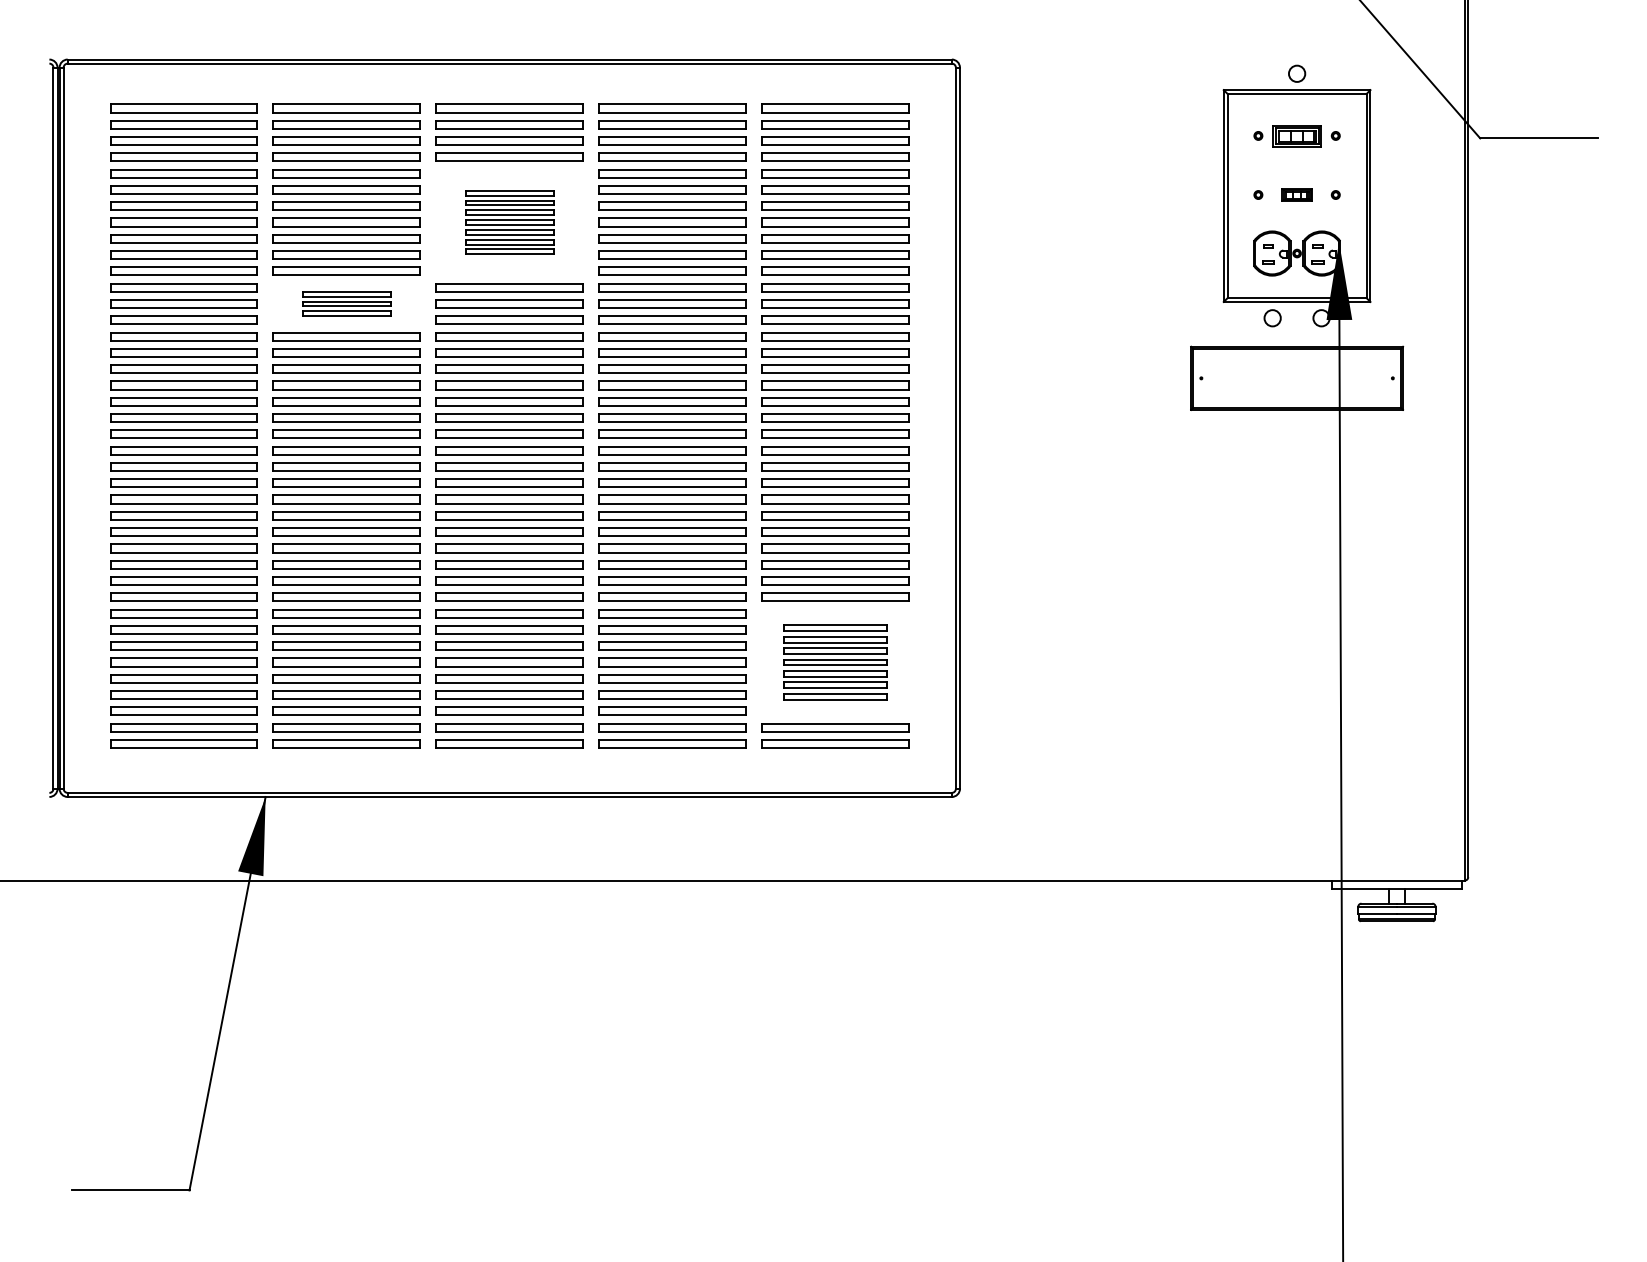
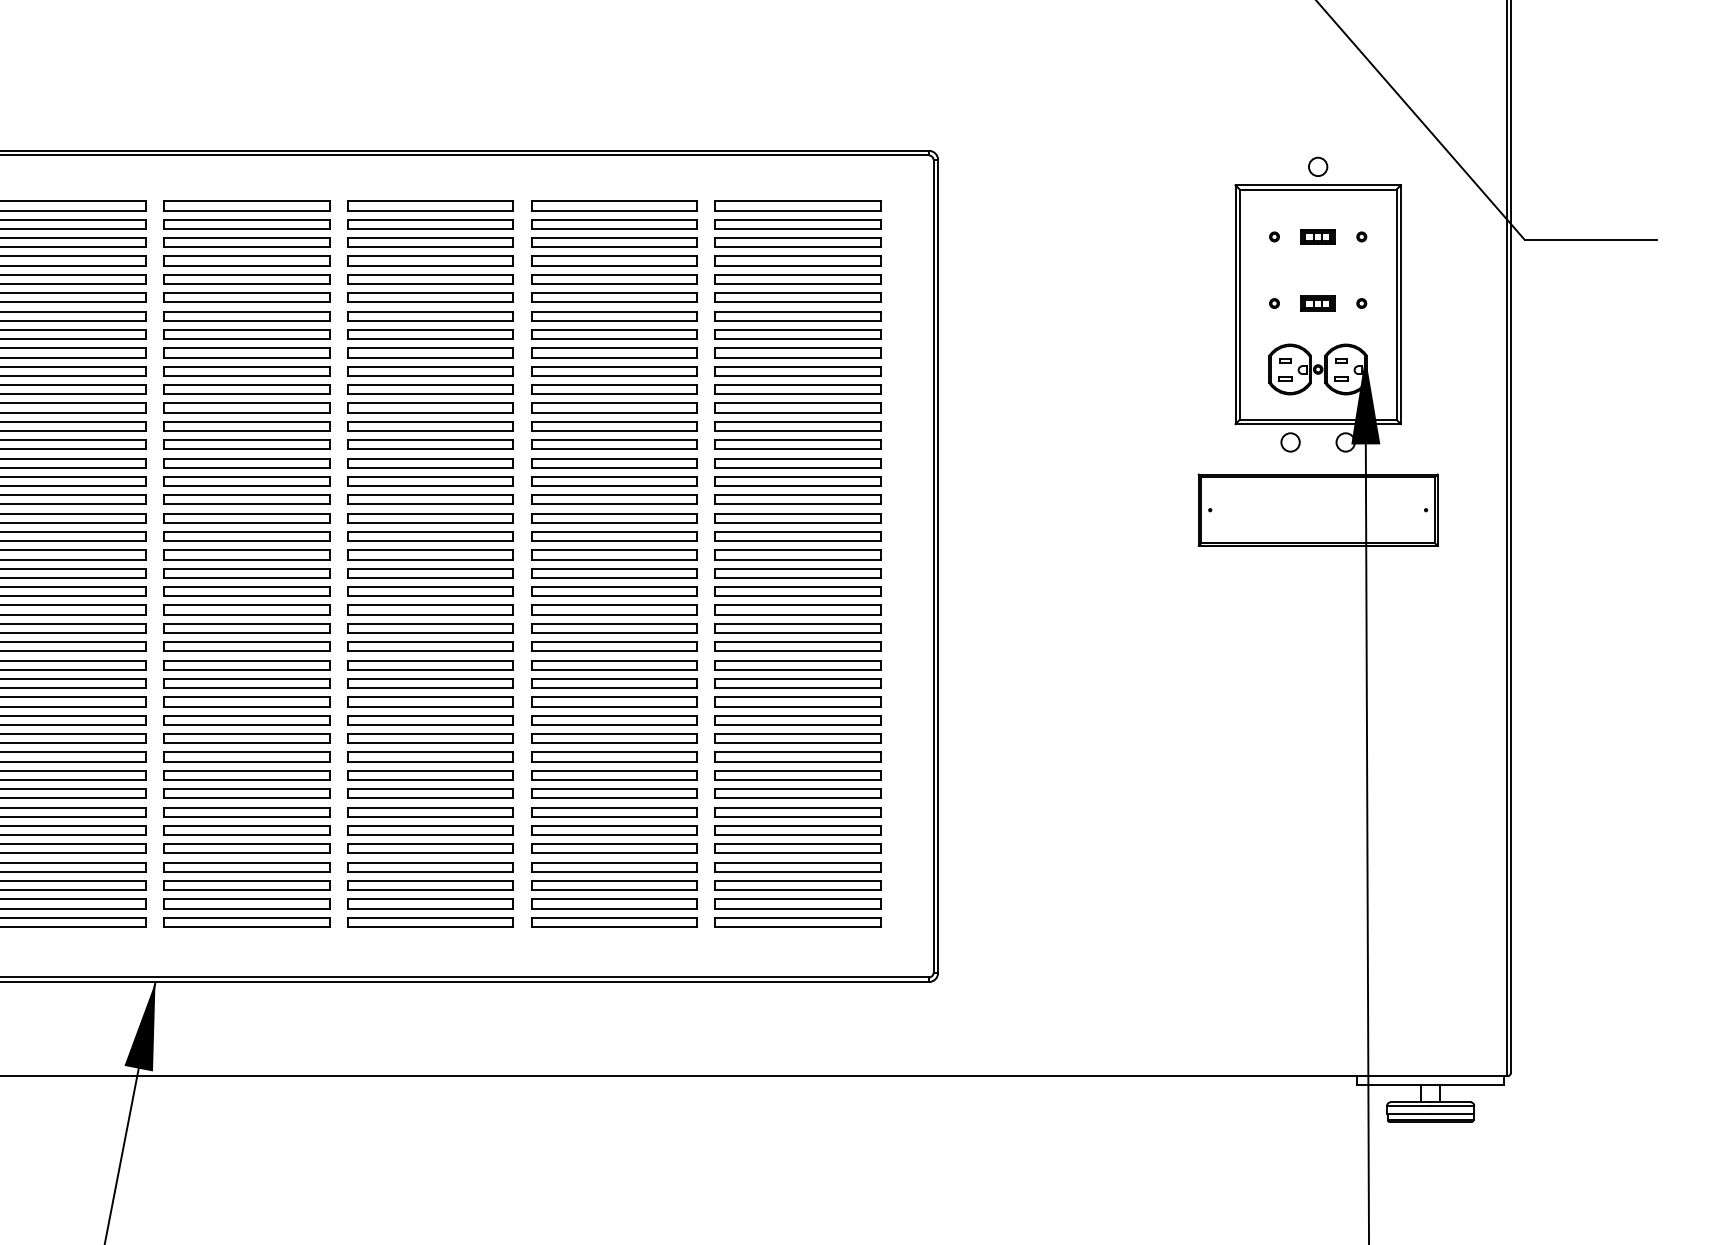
part: (1296, 135) -> (1317, 236), size x0.62
part: (509, 222) -> (430, 334), size x1.67
part: (346, 303) -> (246, 425), size x1.67
part: (835, 662) -> (797, 830), size x1.43

